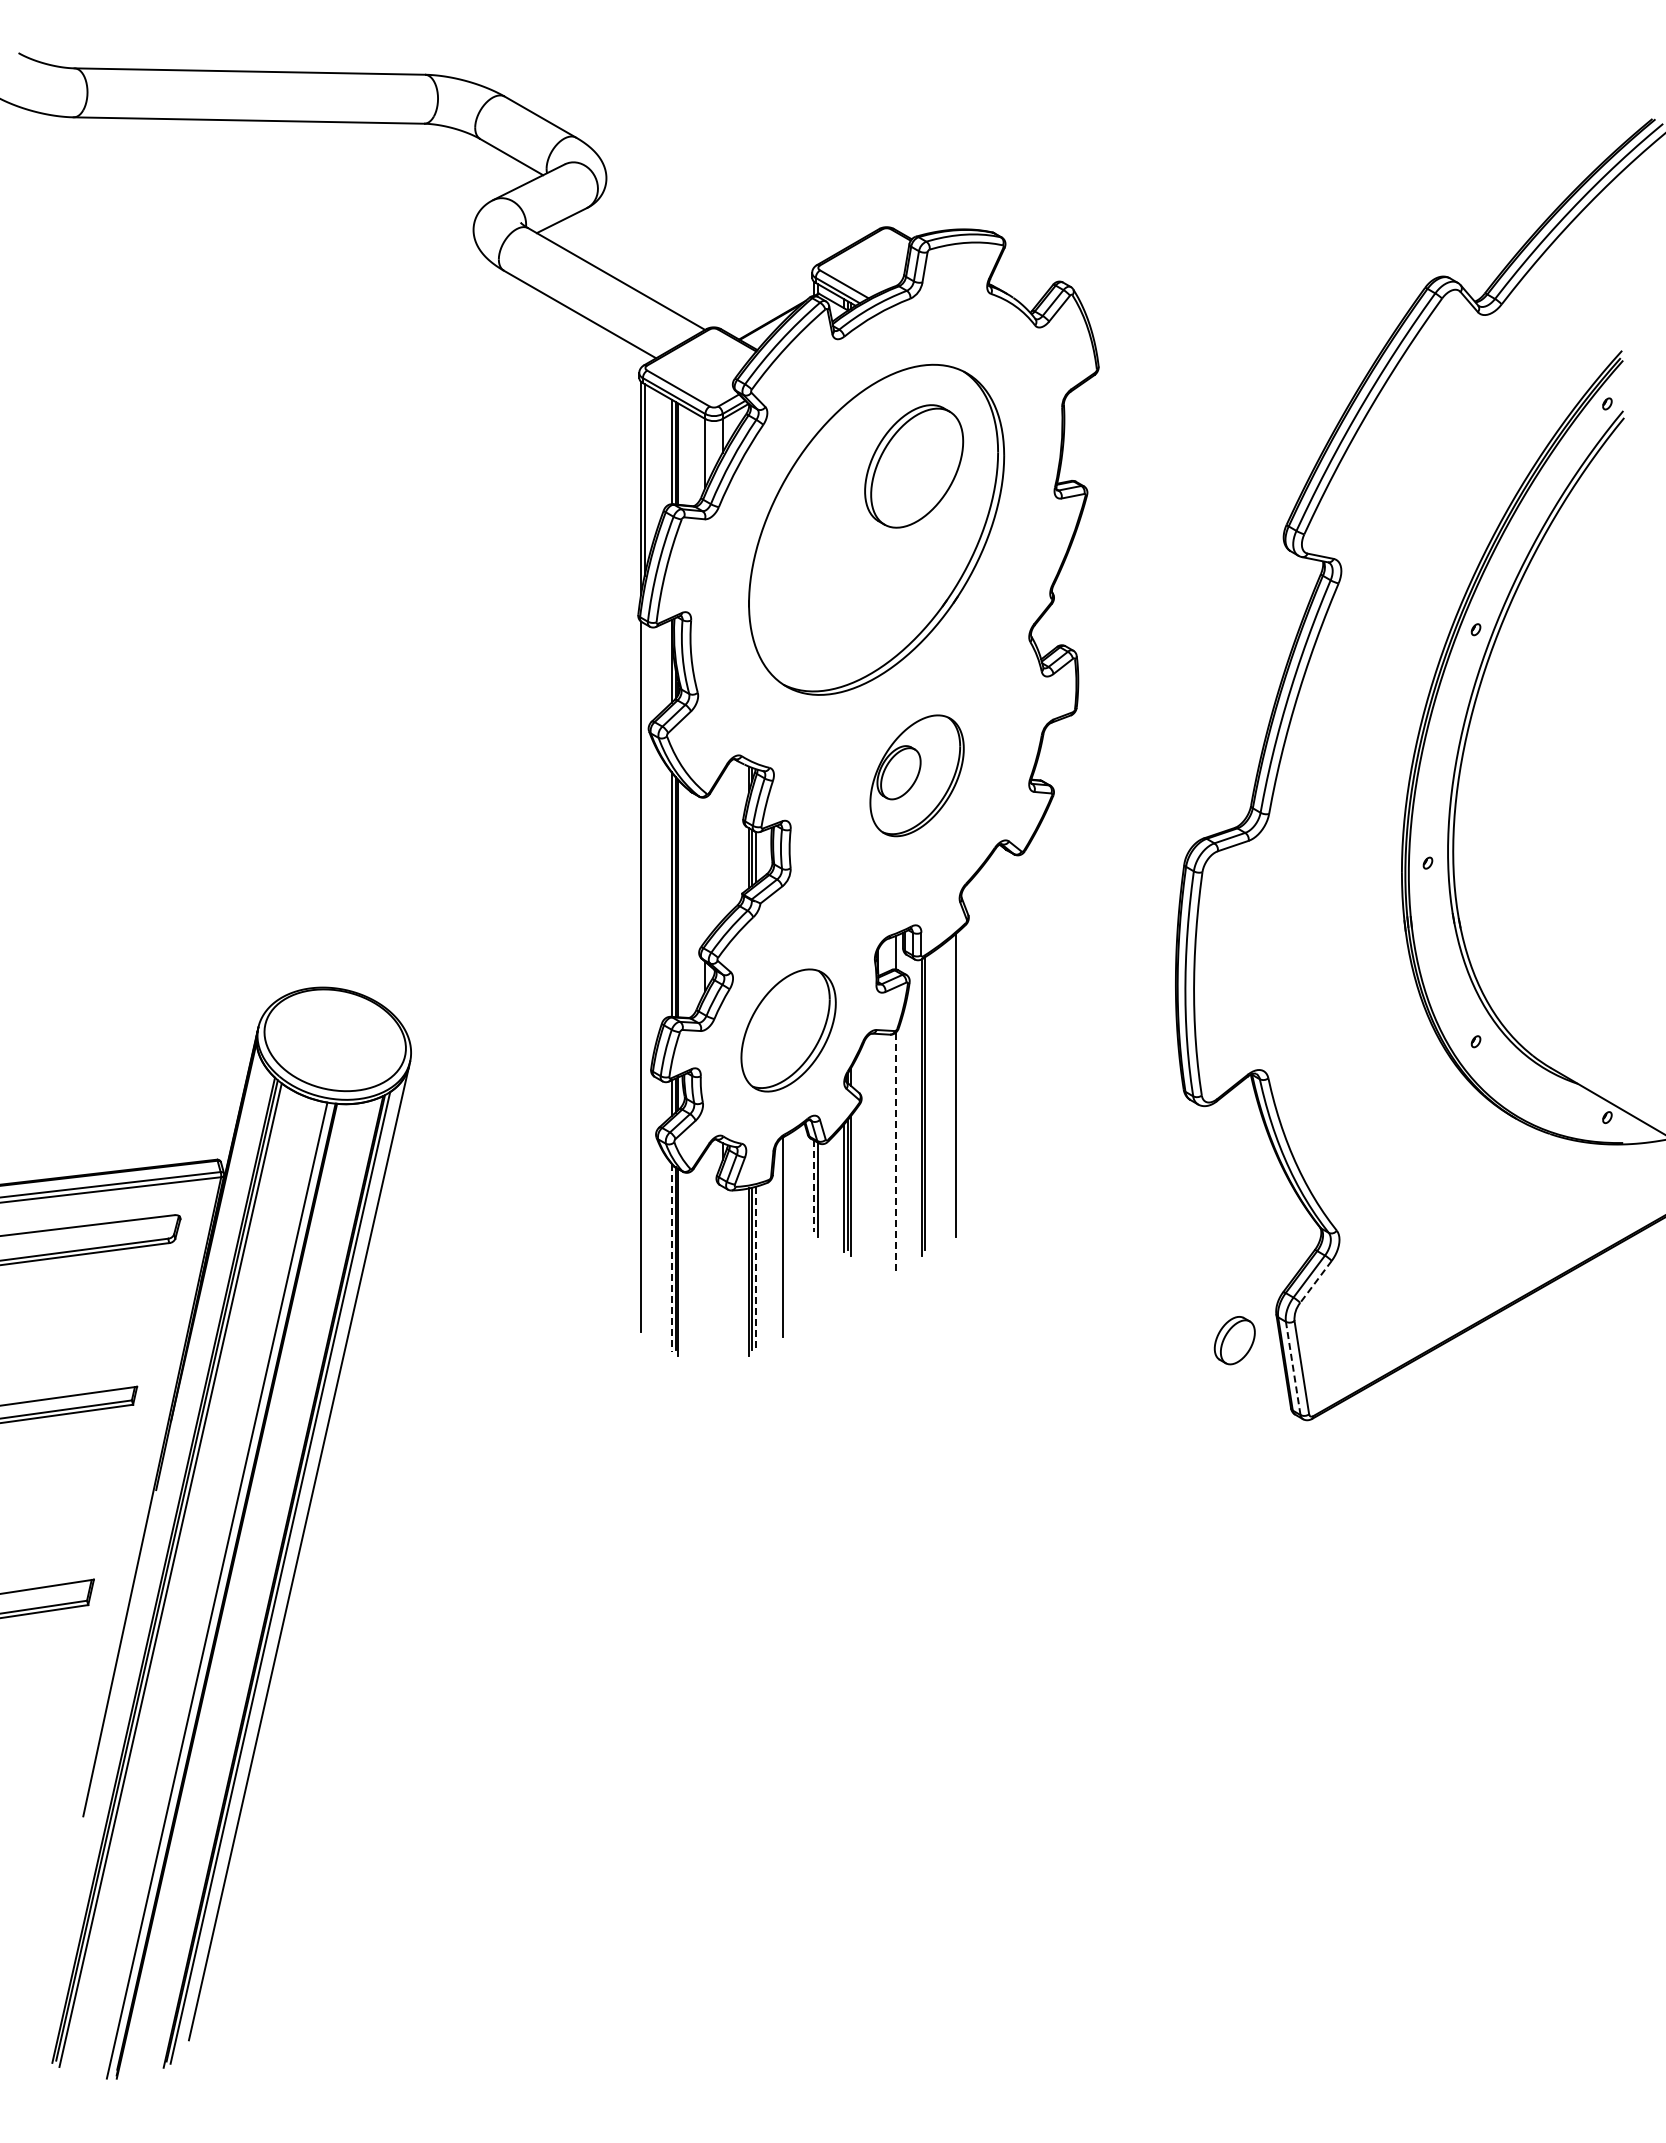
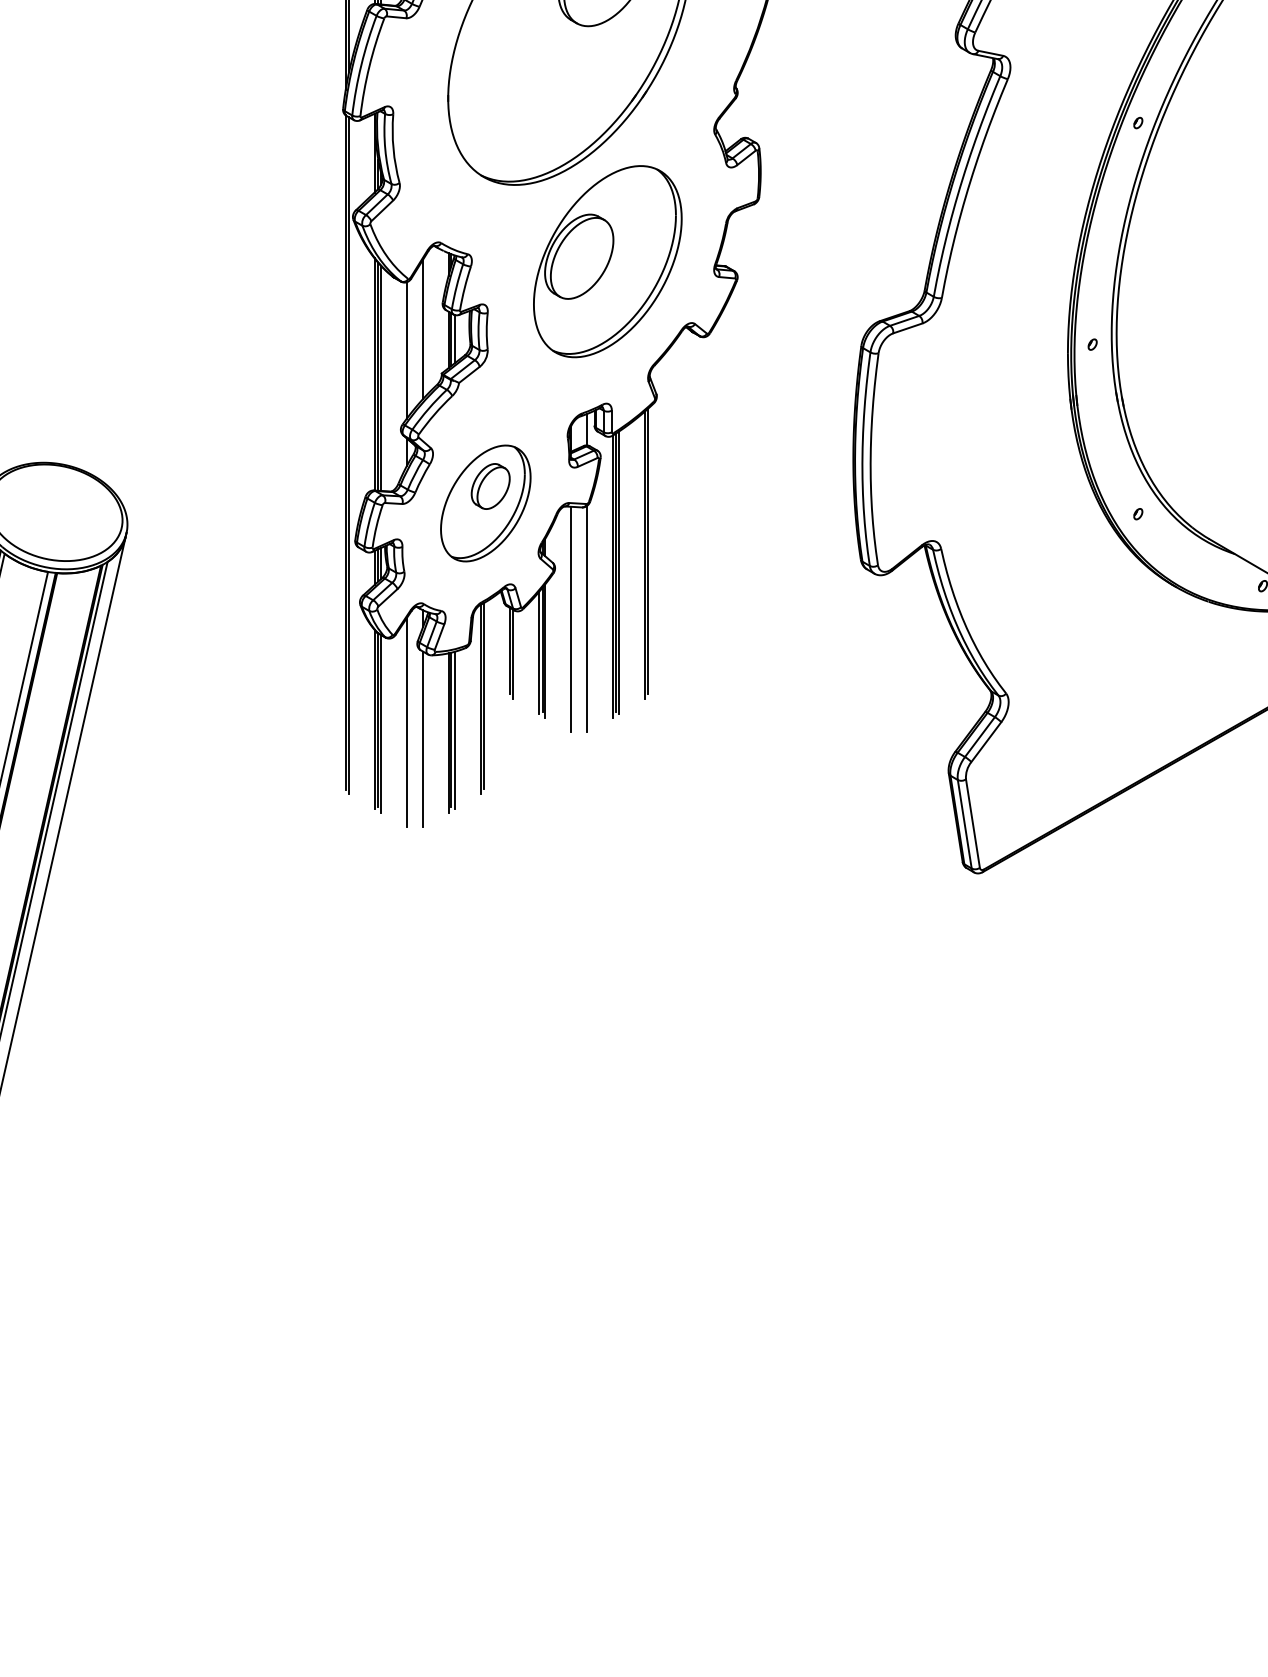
part: (916, 775) -> (607, 261), size x1.67
line: (722, 846) -> (423, 328), added
line: (705, 869) -> (406, 350), added
line: (644, 979) -> (348, 455), added
line: (959, 1080) -> (647, 550), added
line: (929, 1103) -> (619, 572), added
line: (878, 1152) -> (571, 619), added
line: (895, 1152) -> (587, 619), dashed -> solid
line: (813, 1186) -> (509, 651), dashed -> solid
line: (786, 1233) -> (483, 696), added
line: (671, 1258) -> (374, 719), dashed -> solid
line: (705, 1261) -> (406, 722), added
line: (756, 1269) -> (455, 730), dashed -> solid
line: (722, 1278) -> (423, 738), added
line: (1315, 1282) -> (985, 742), dashed -> solid
part: (1234, 1340) -> (490, 486), moved
line: (1293, 1367) -> (965, 823), dashed -> solid

